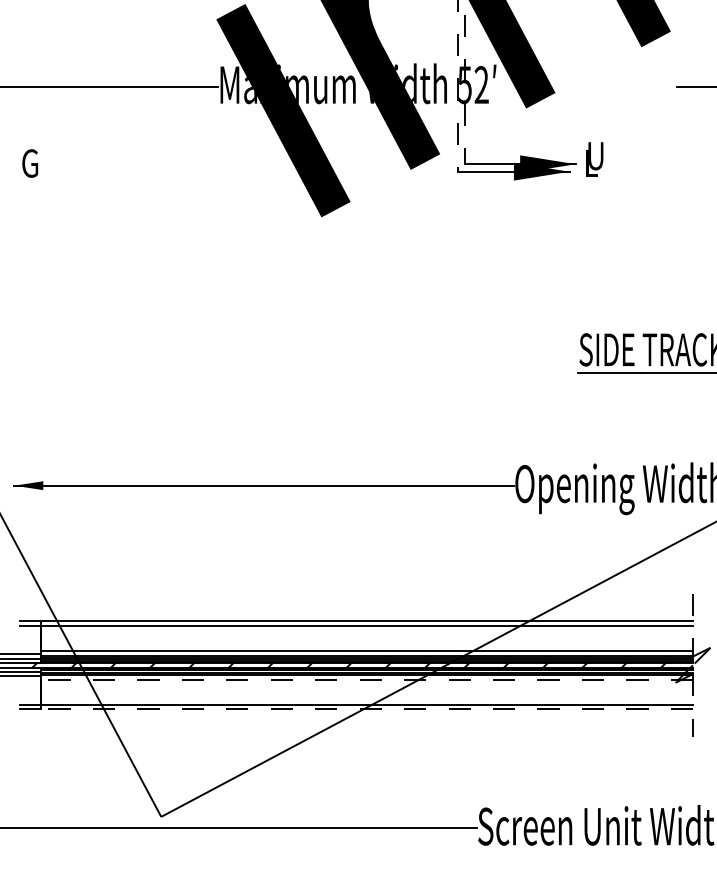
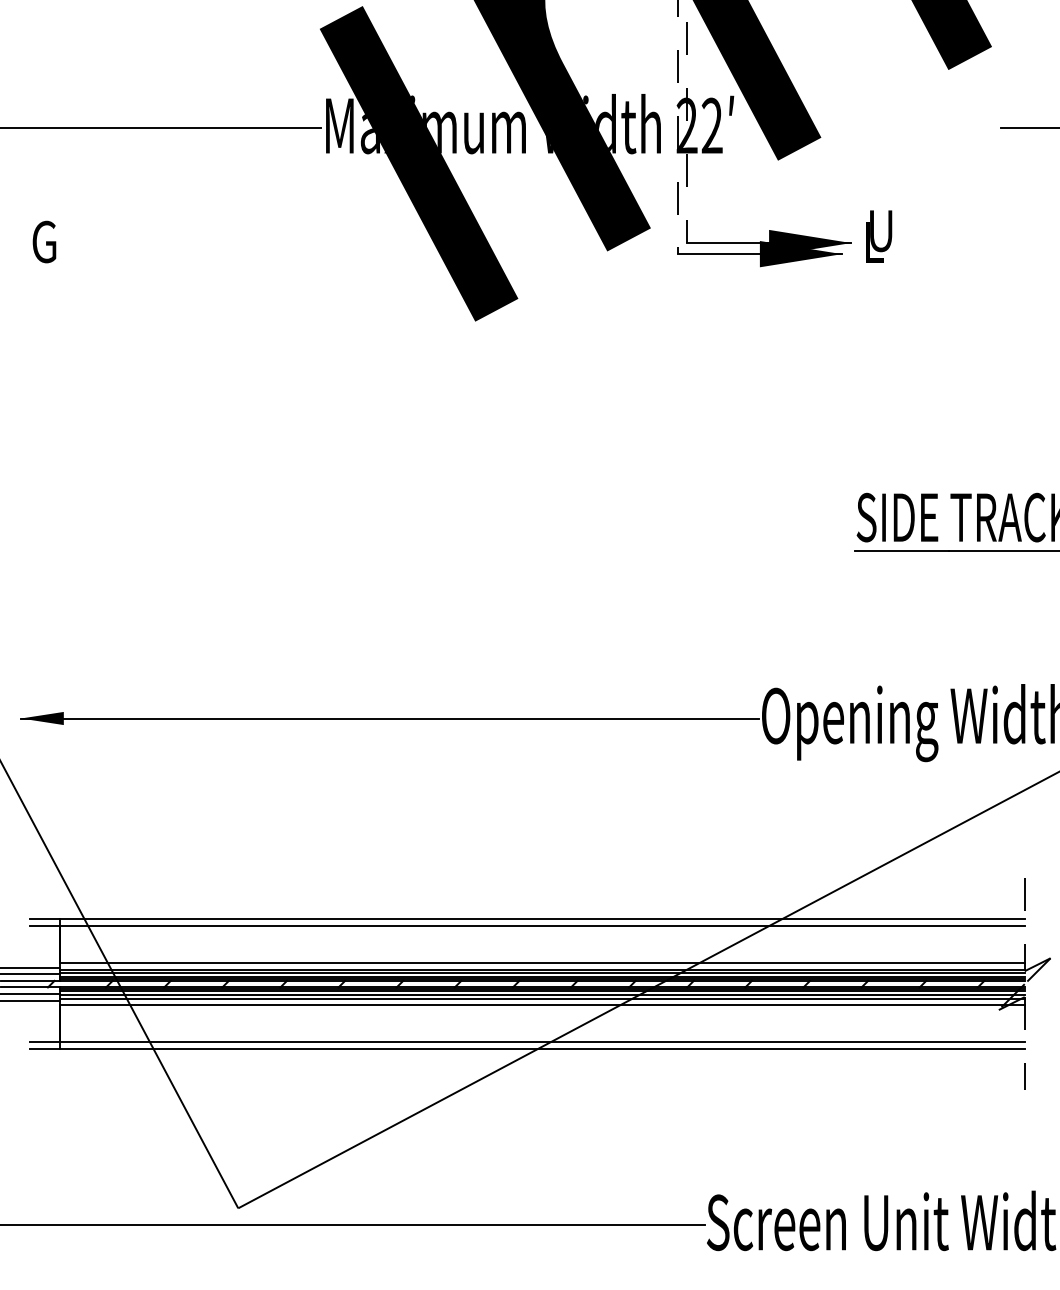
text: (464, 85) -> (686, 126), 52 -> 22
line: (366, 679) -> (541, 1005), dashed -> solid
line: (366, 709) -> (541, 1049), dashed -> solid

